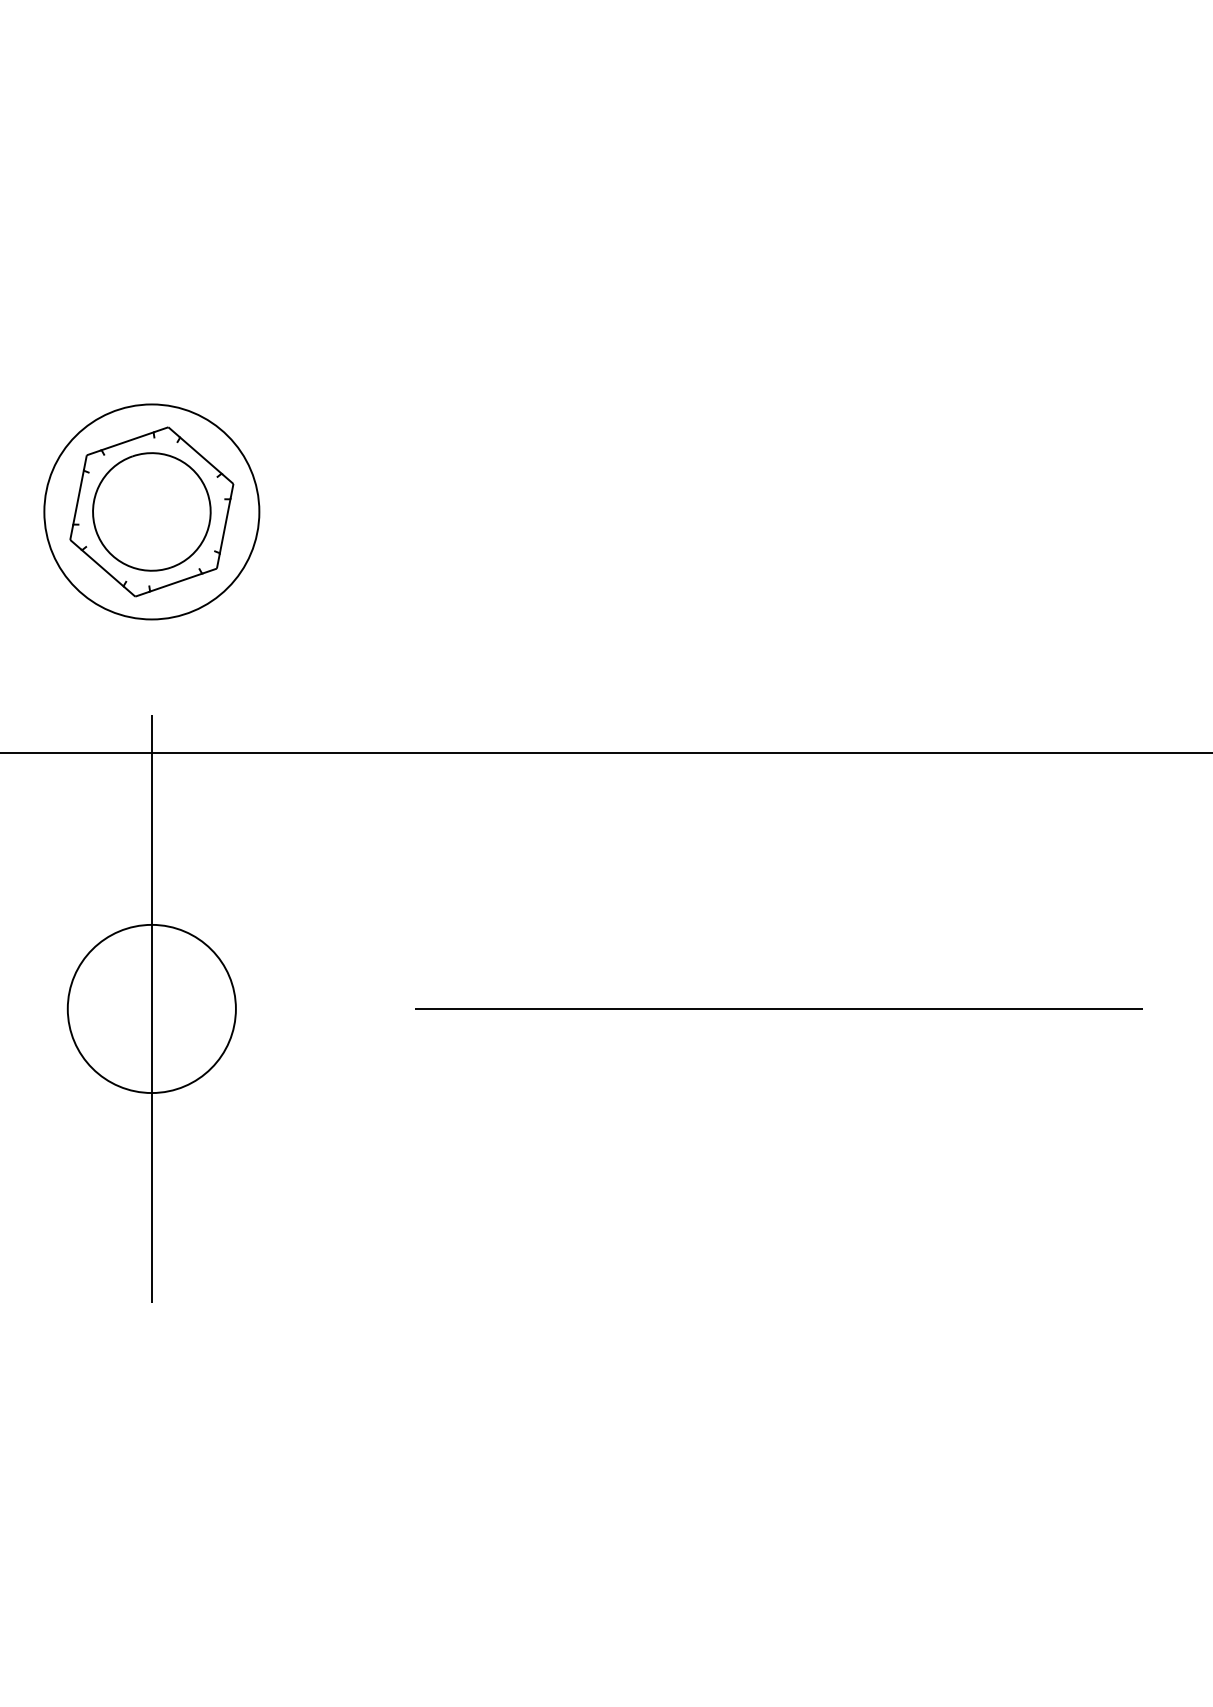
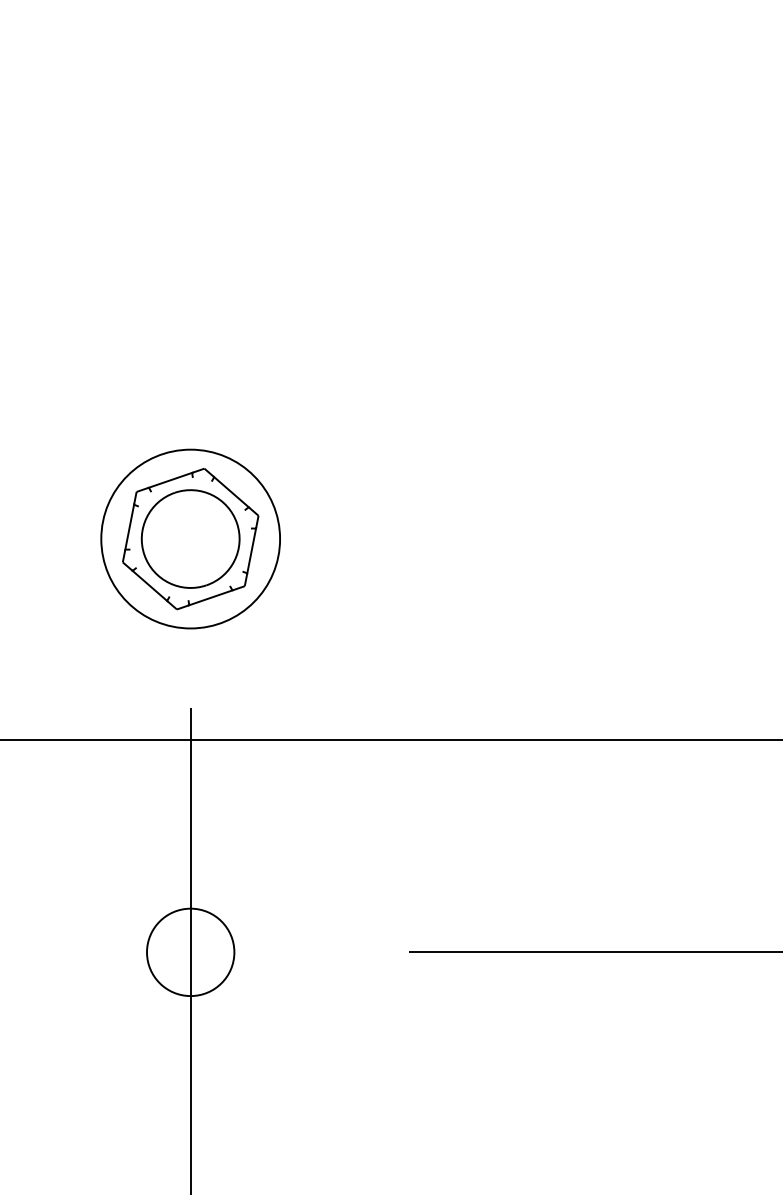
circle: (151, 1008) -> (190, 951), size x0.62

